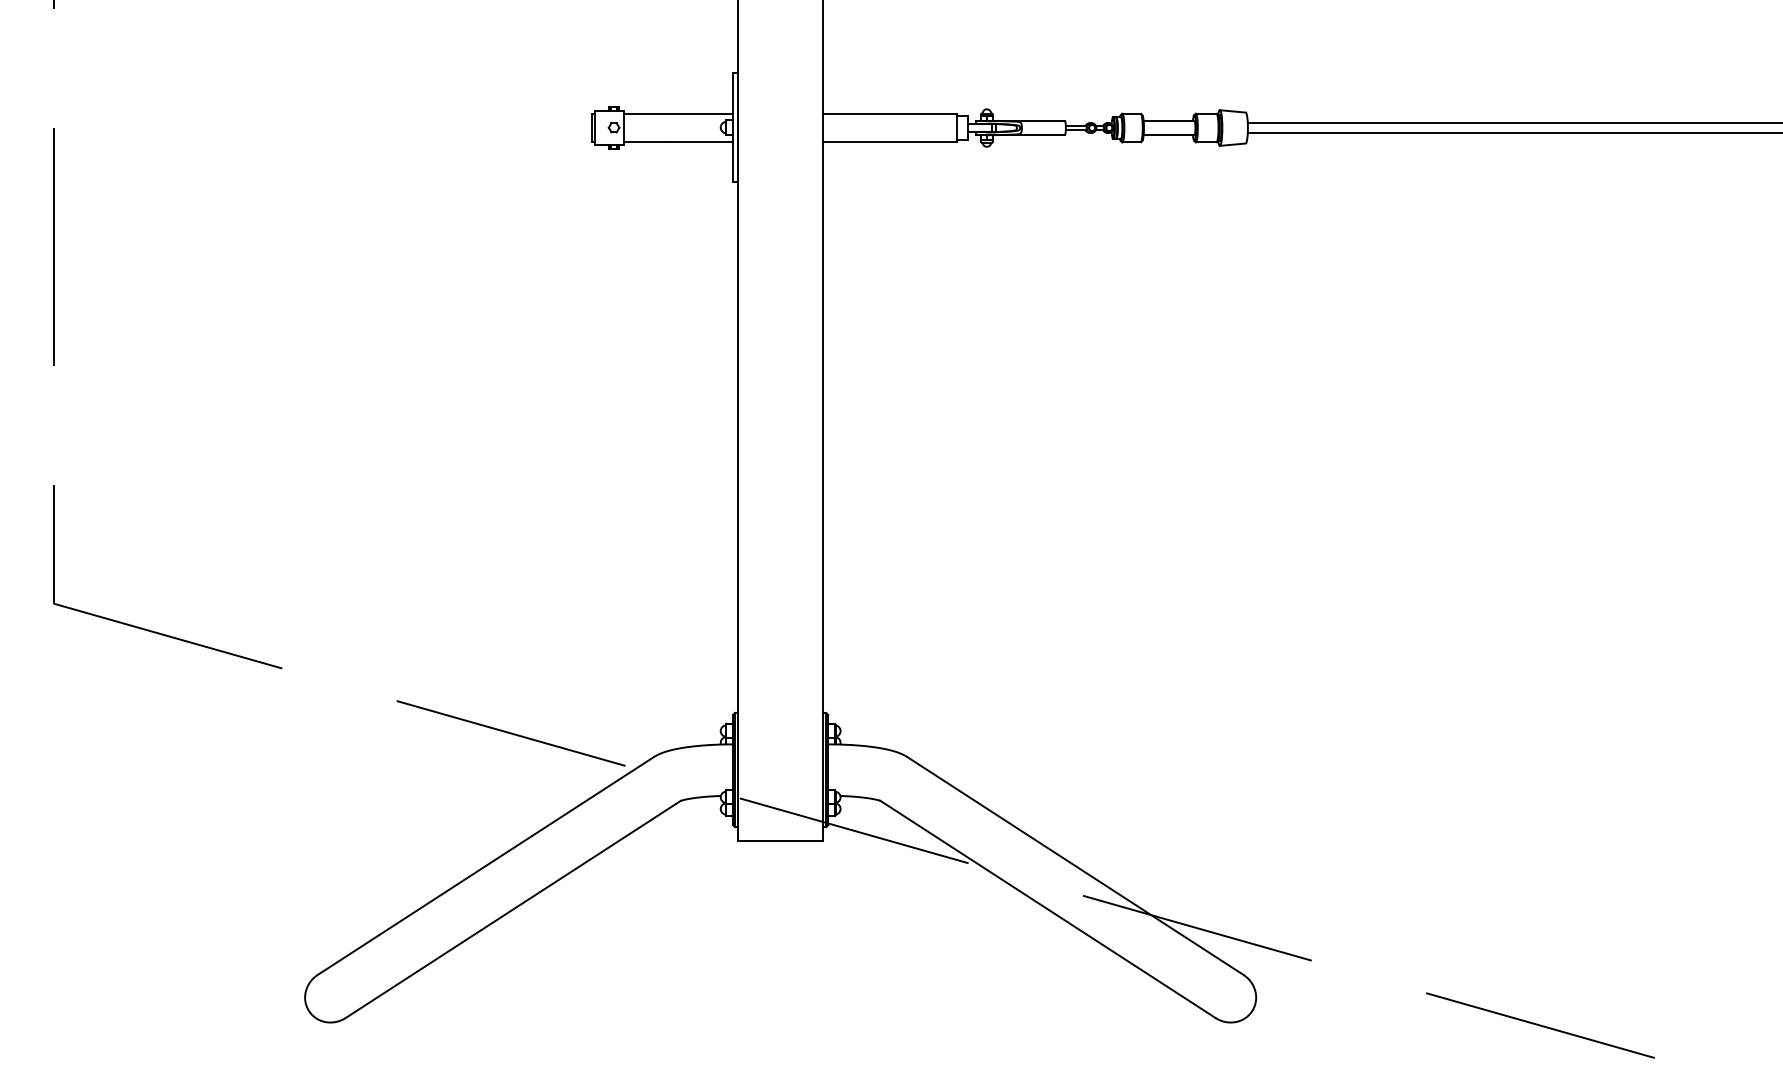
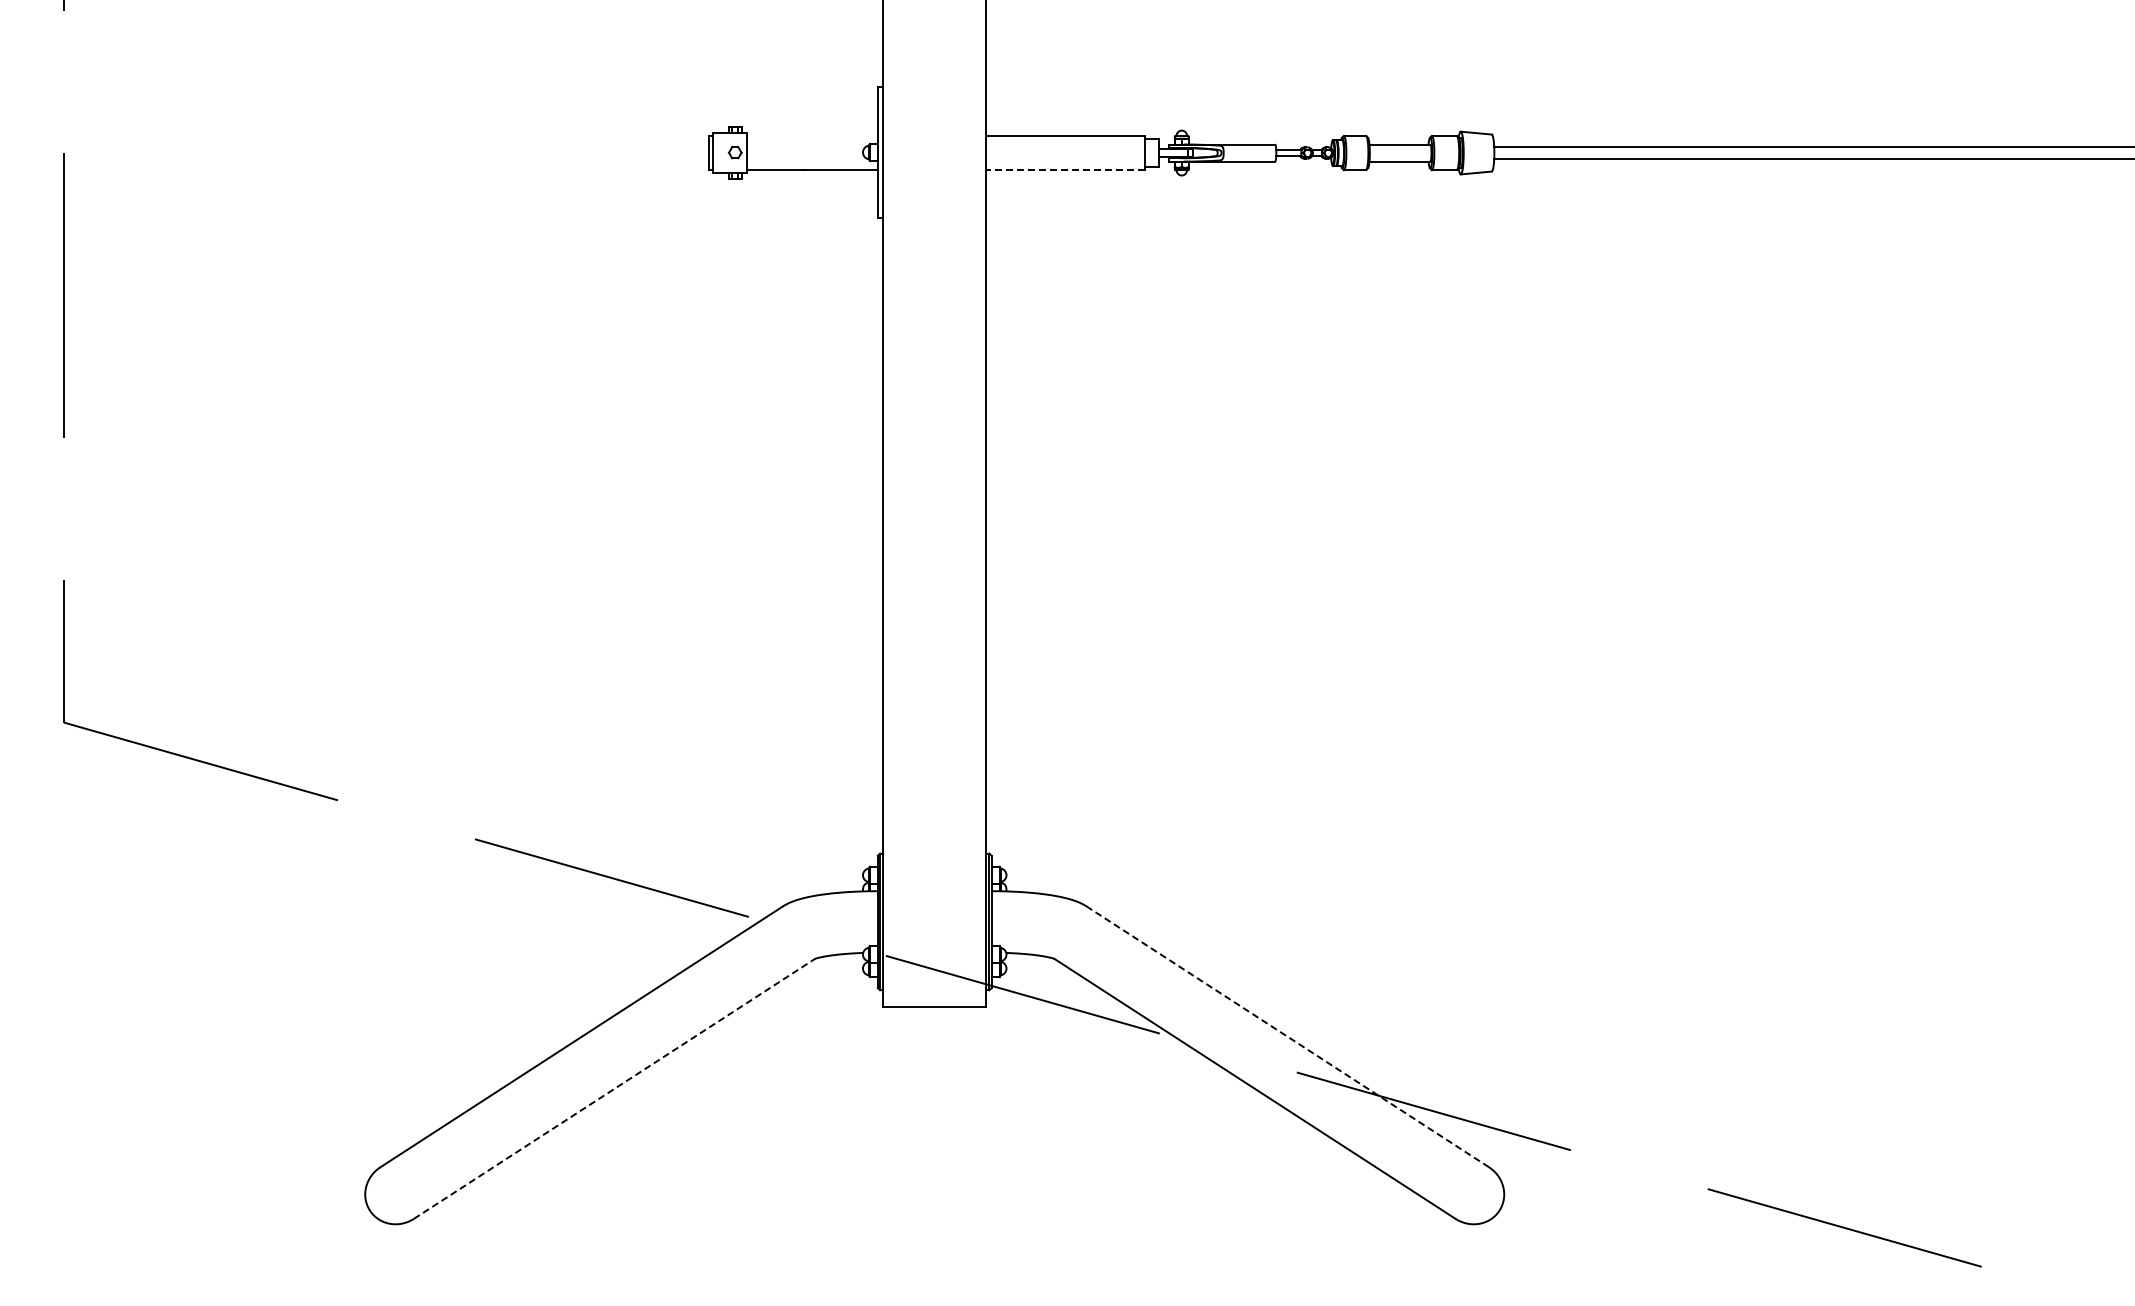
line: (677, 113) -> (811, 135), removed
line: (889, 142) -> (1065, 170), solid -> dashed
line: (1075, 865) -> (1287, 1036), solid -> dashed
line: (513, 909) -> (614, 1088), solid -> dashed

